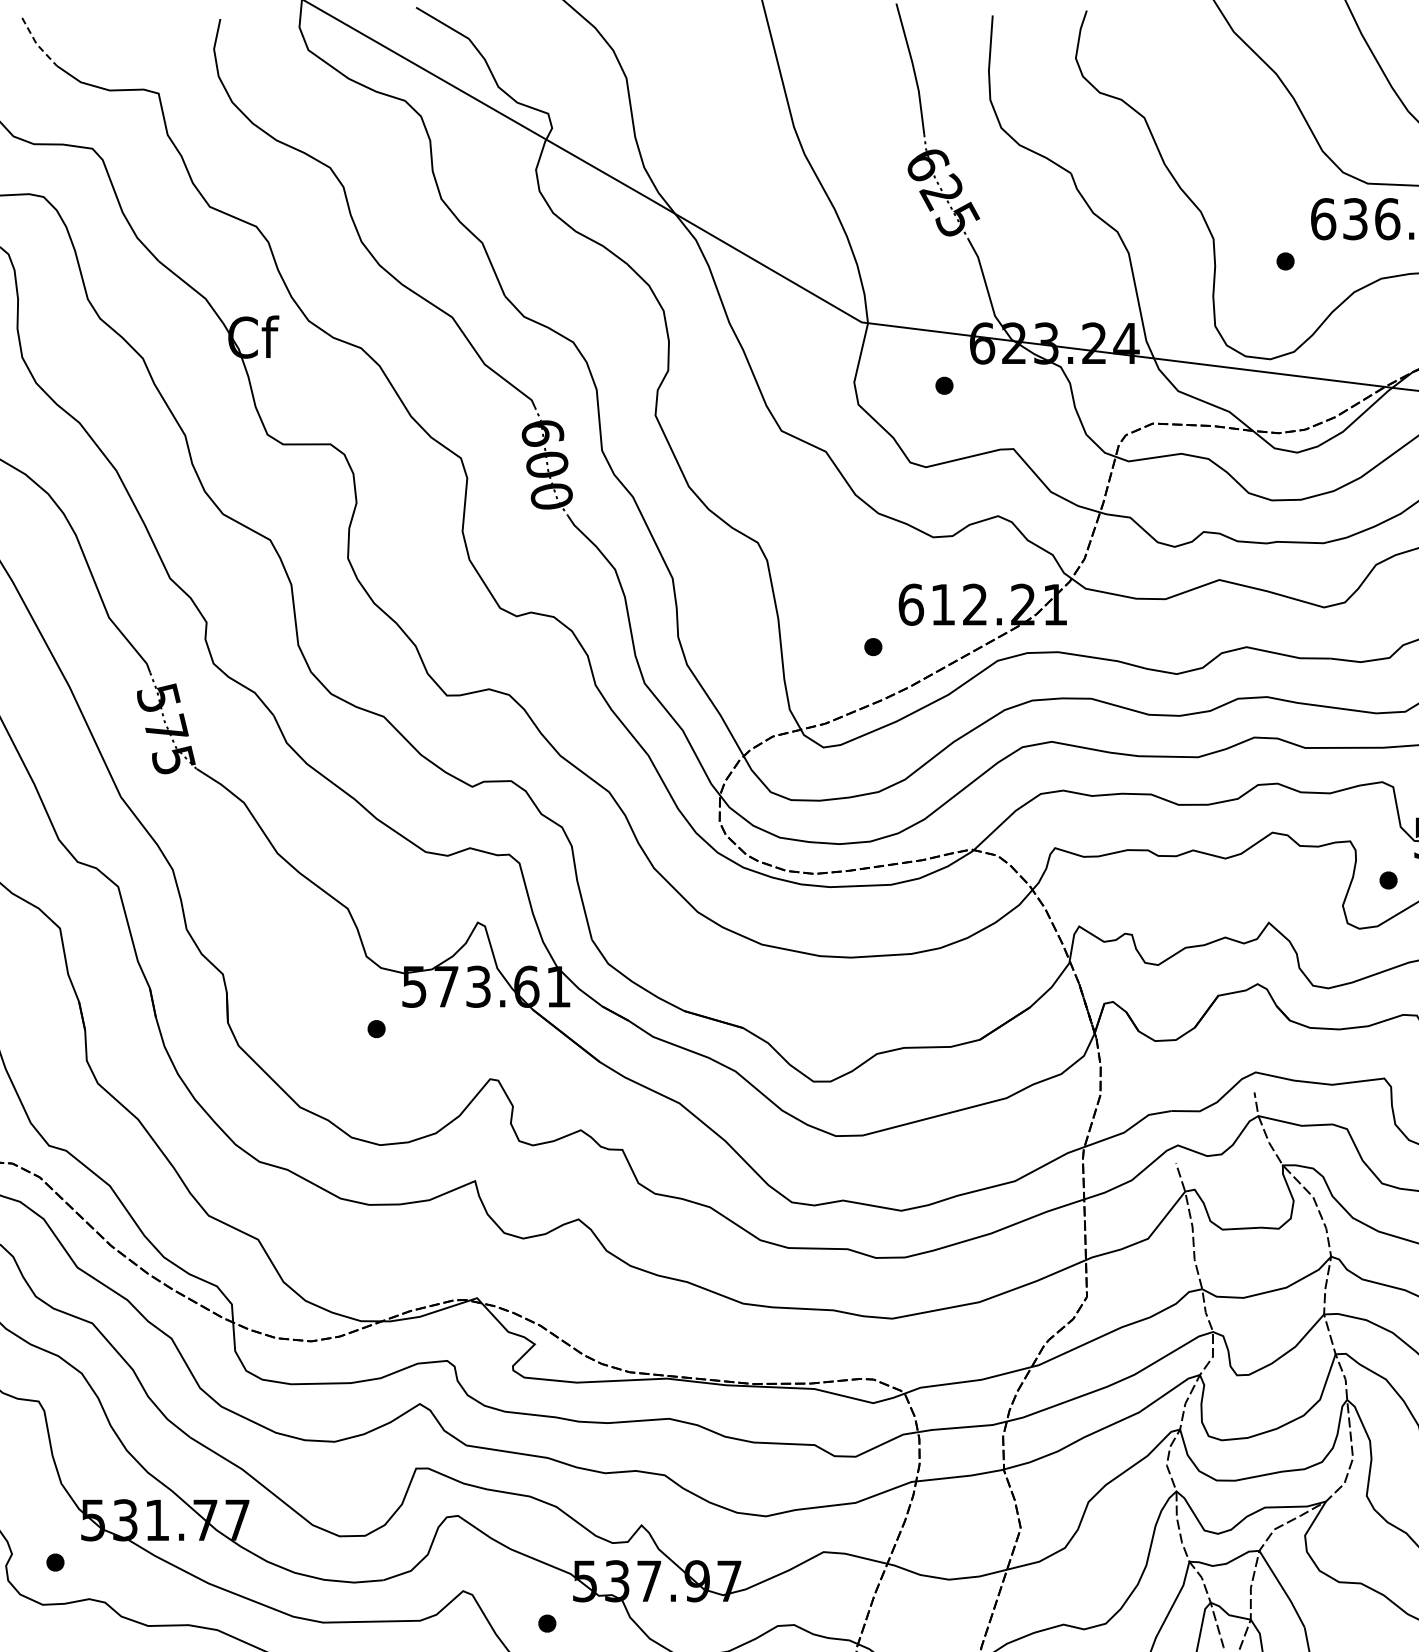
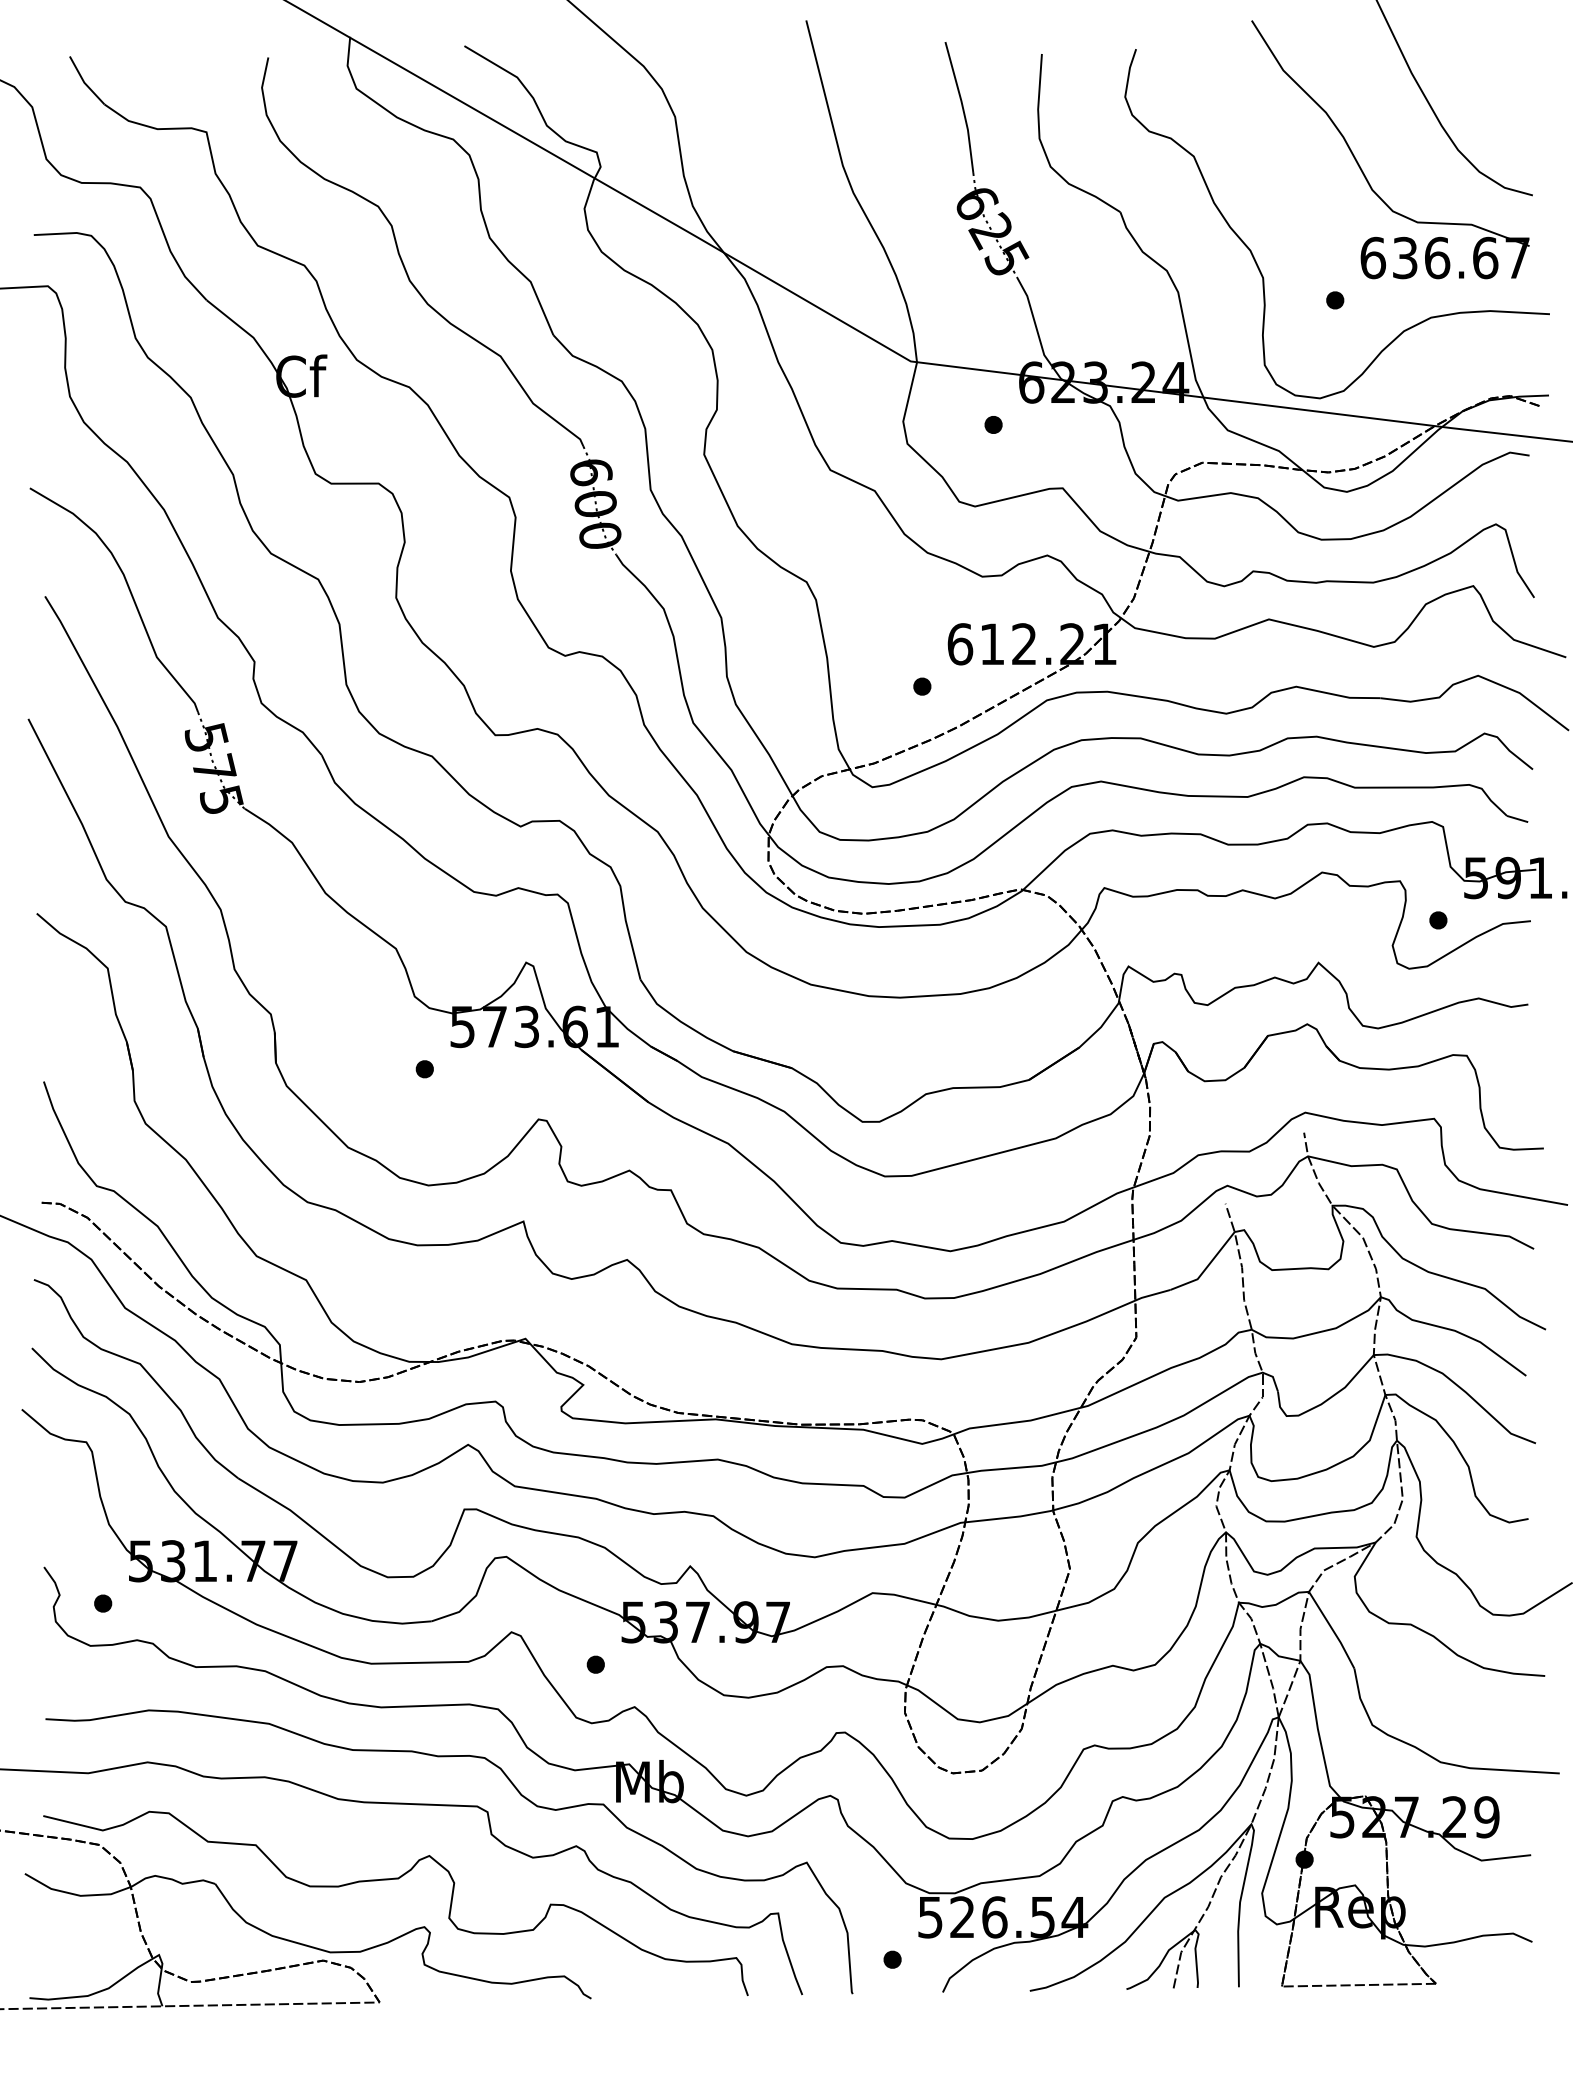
line: (36, 43) -> (84, 82), dashed -> solid

